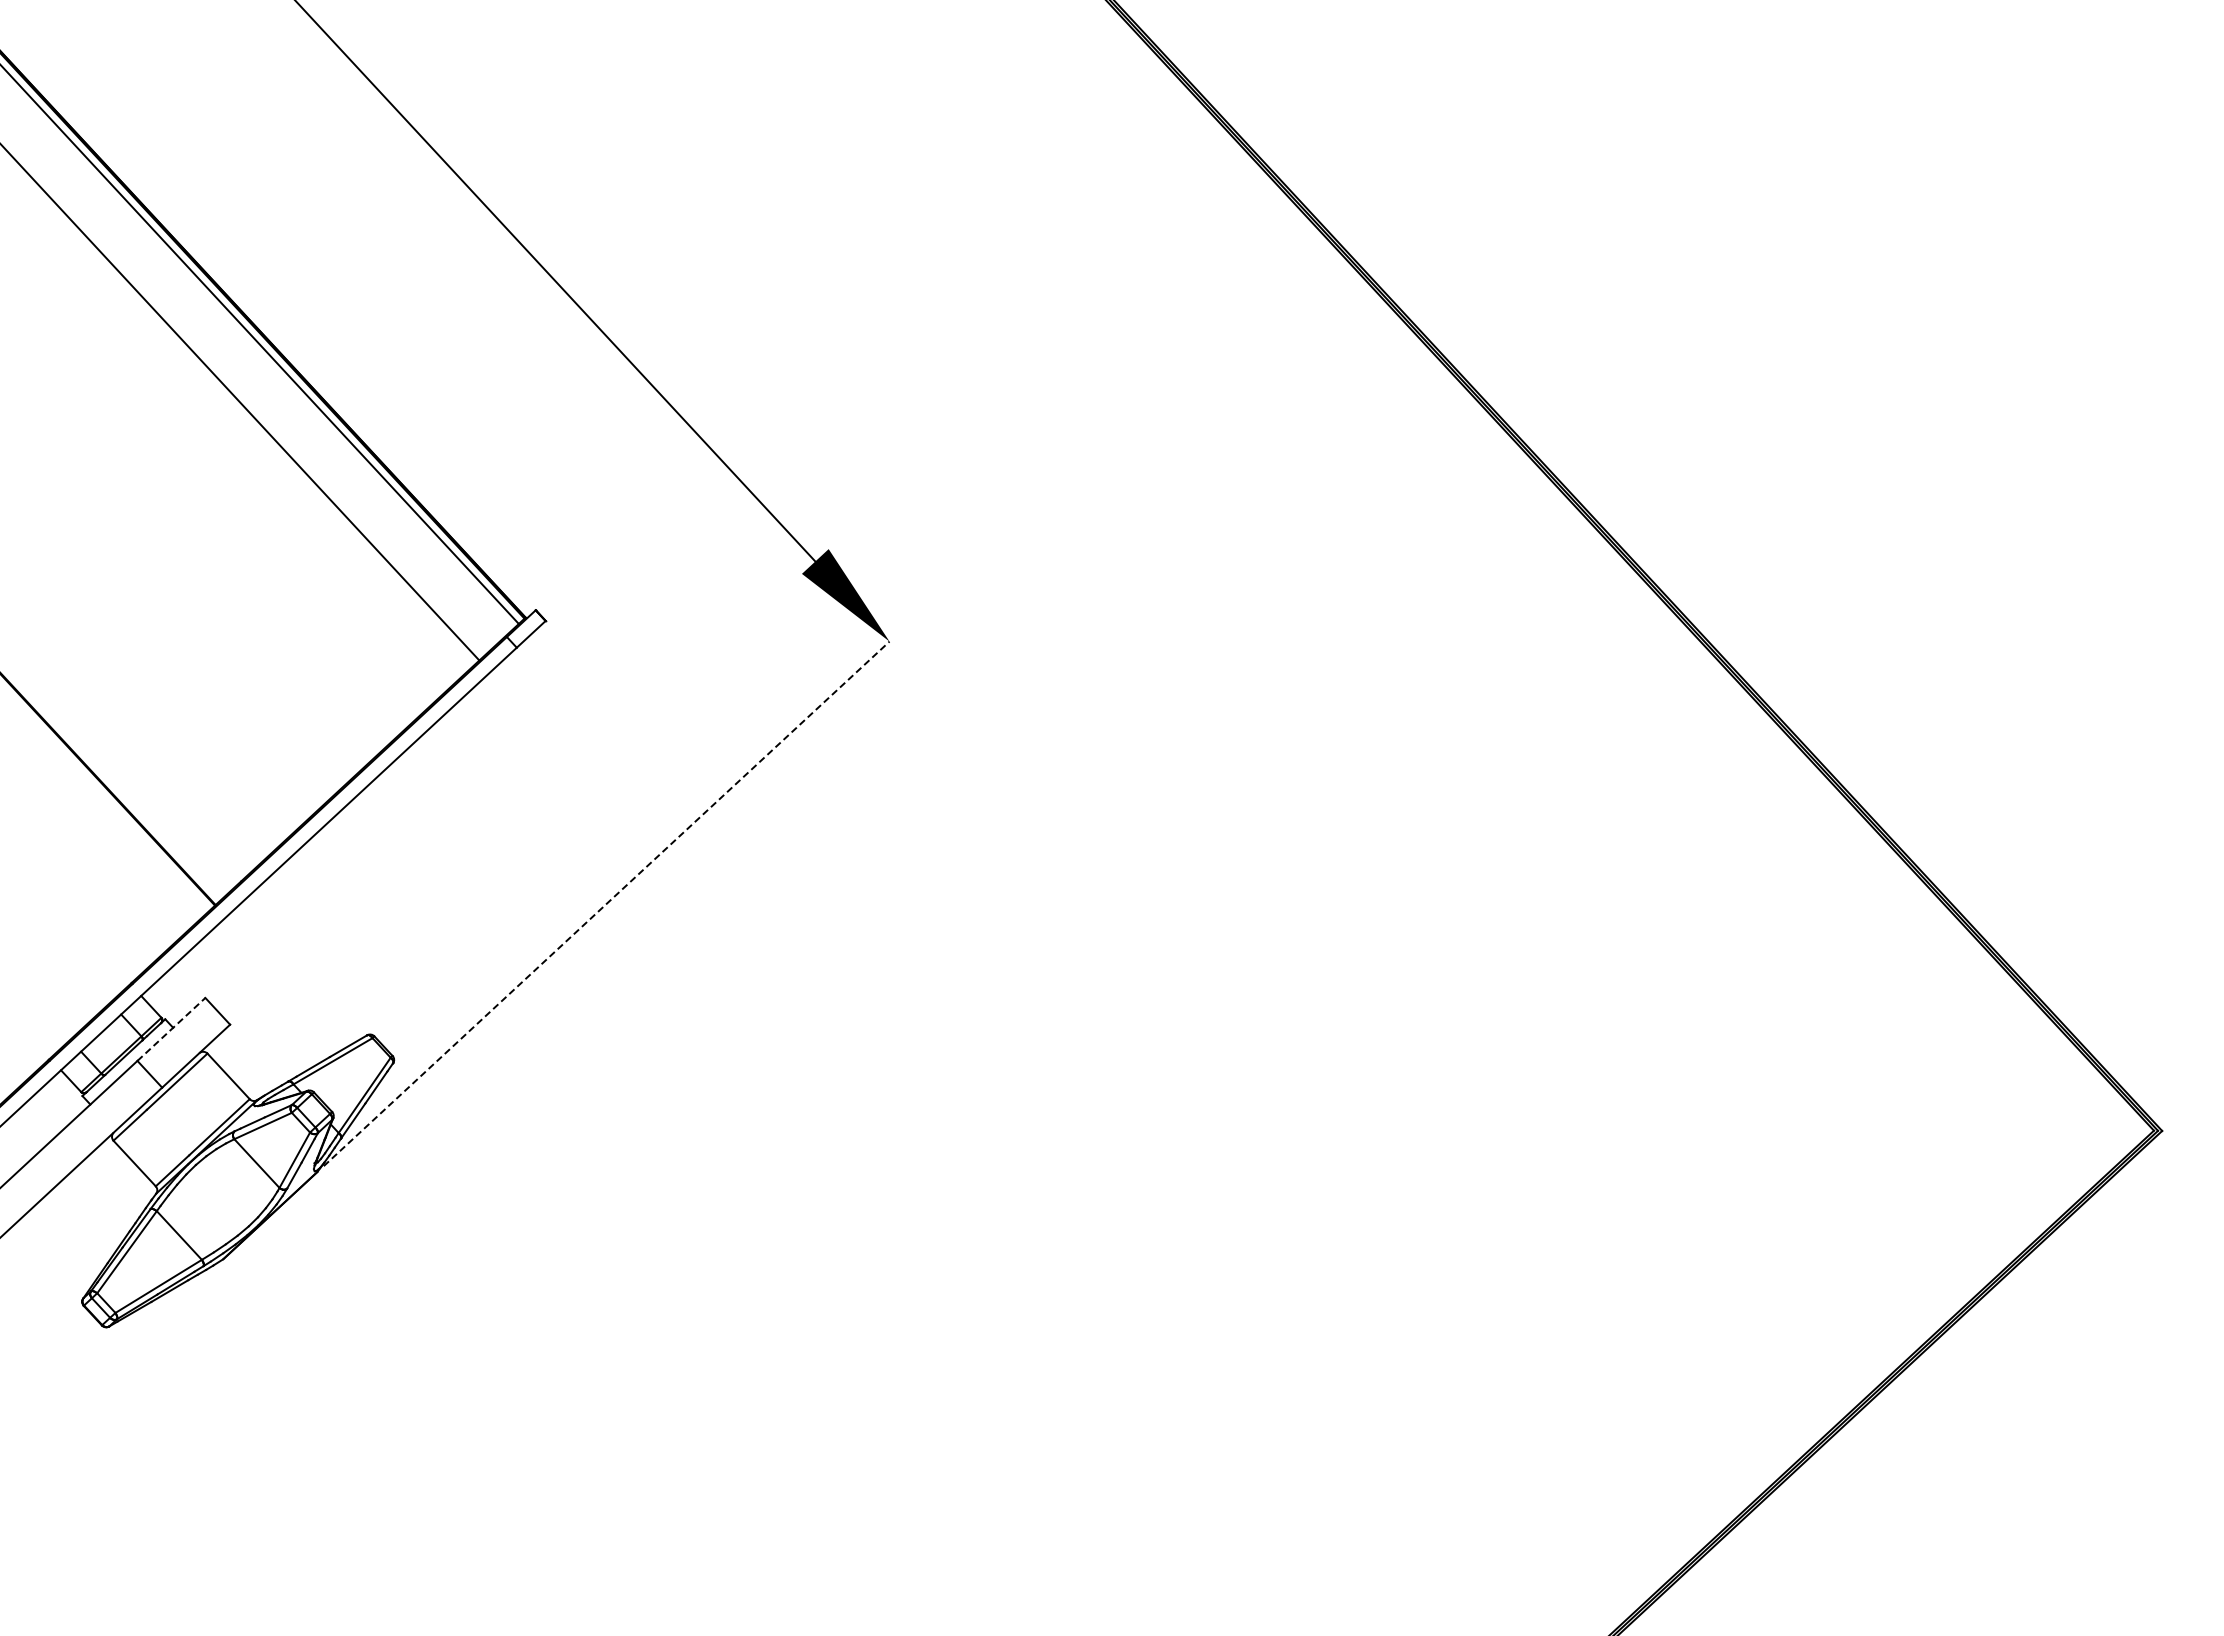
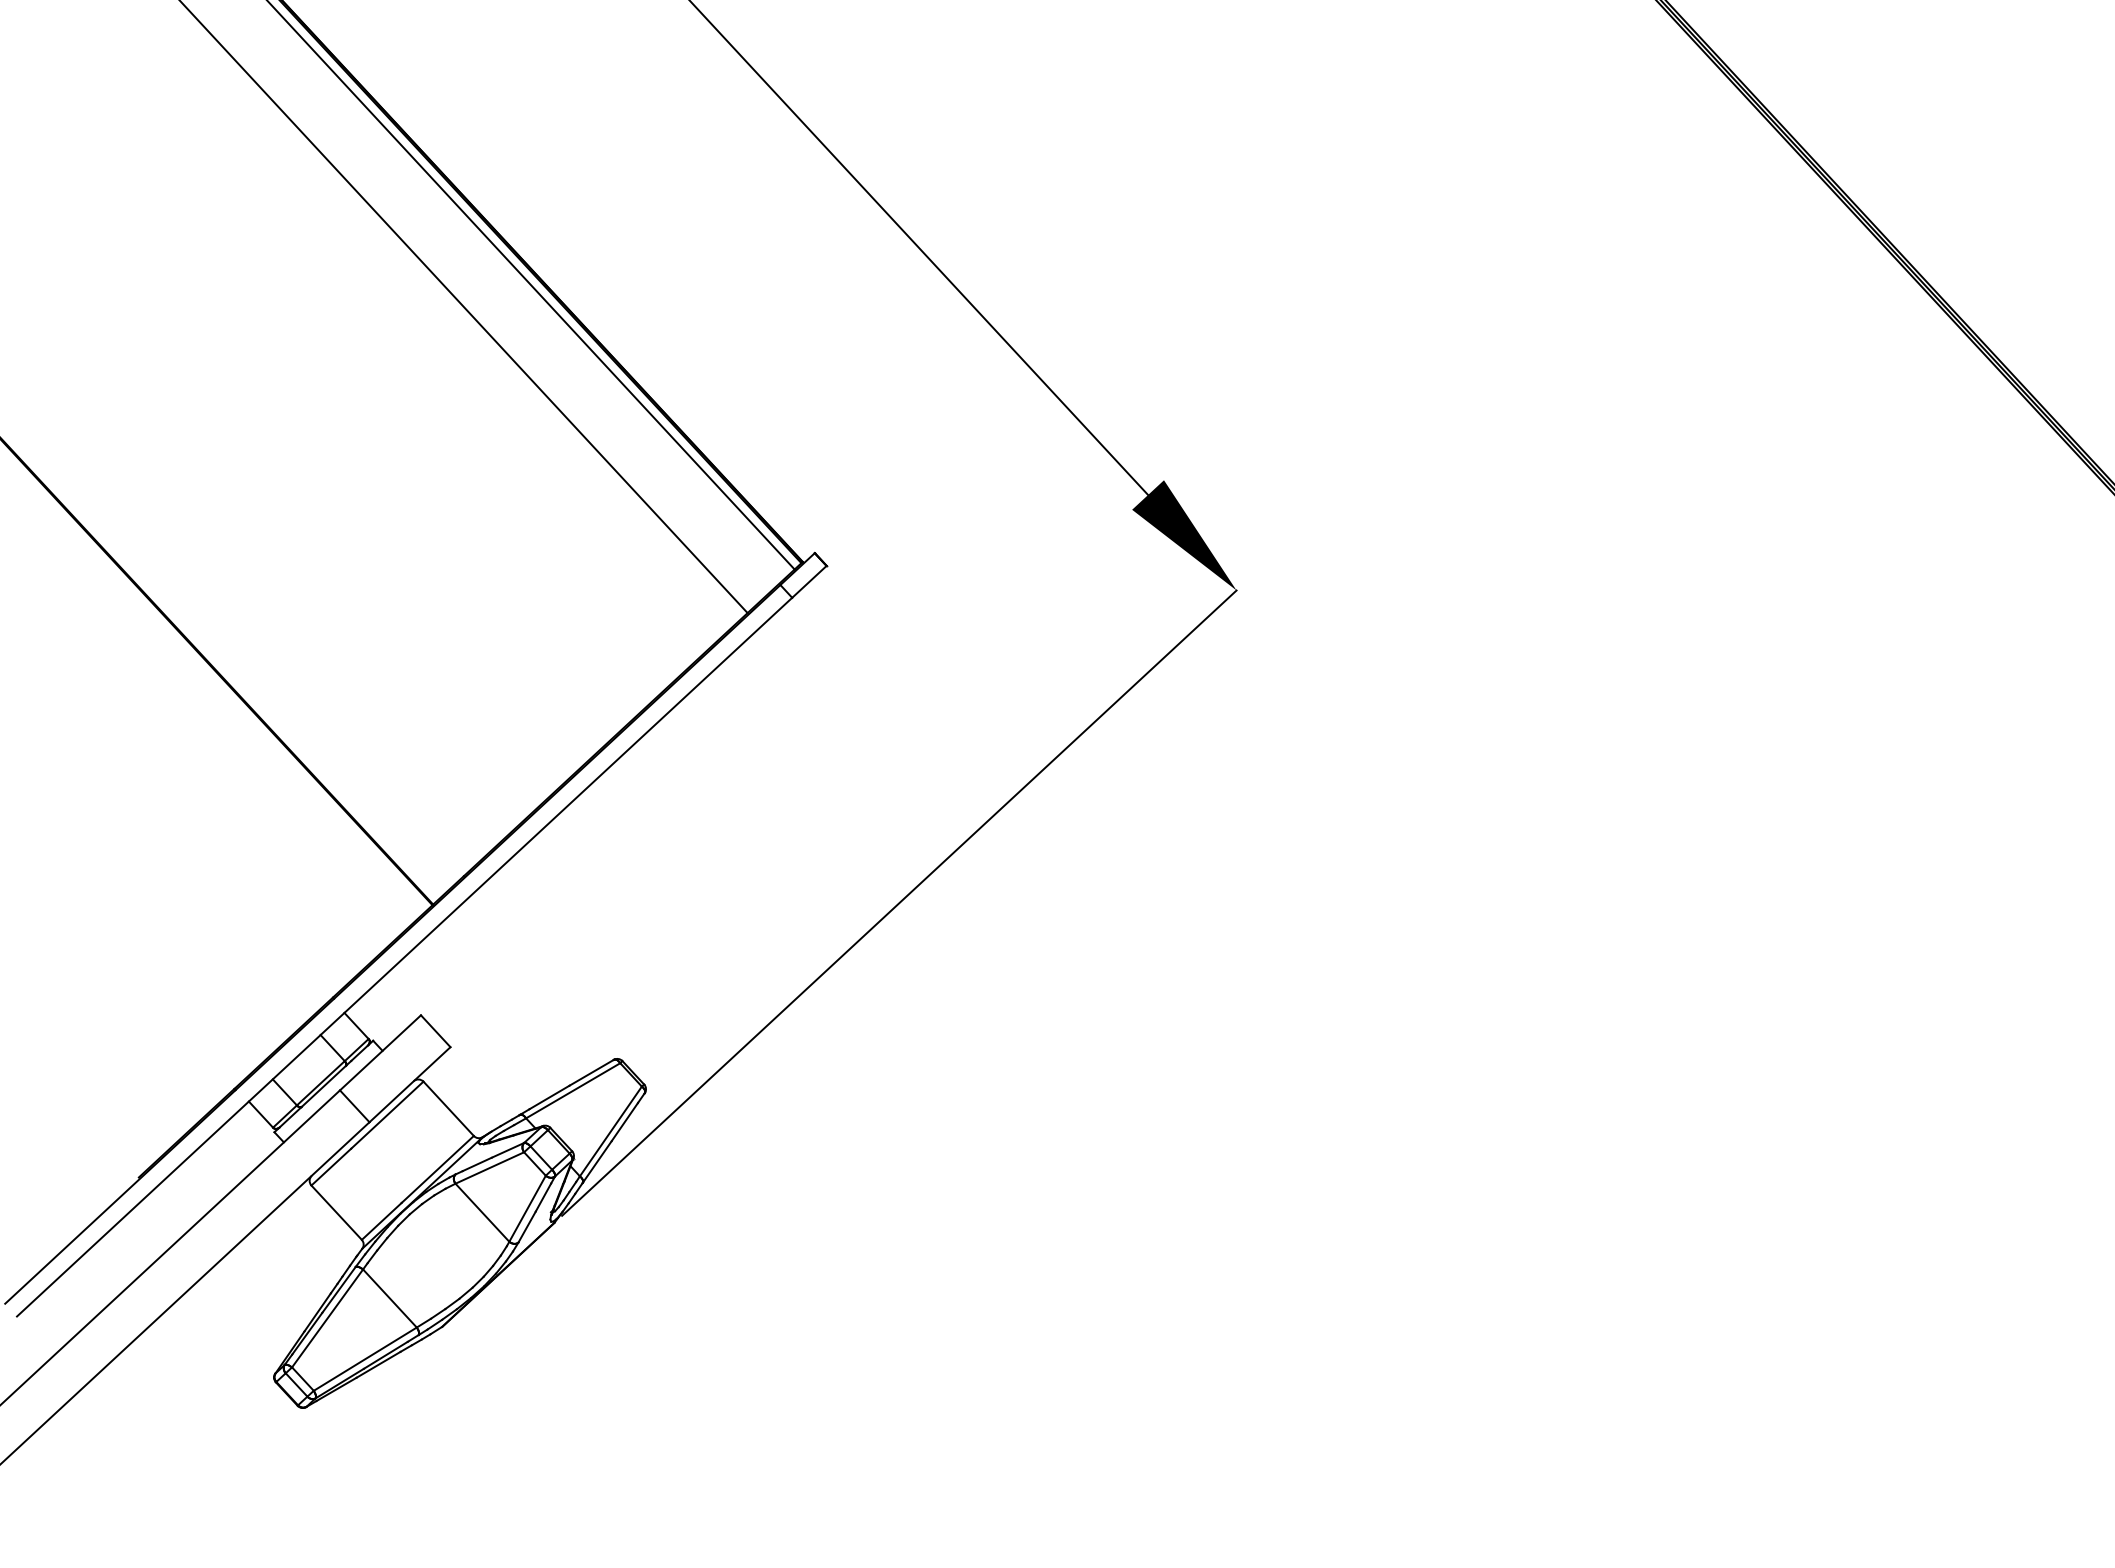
line: (606, 903) -> (899, 902), dashed -> solid
line: (171, 1029) -> (380, 1052), dashed -> solid

